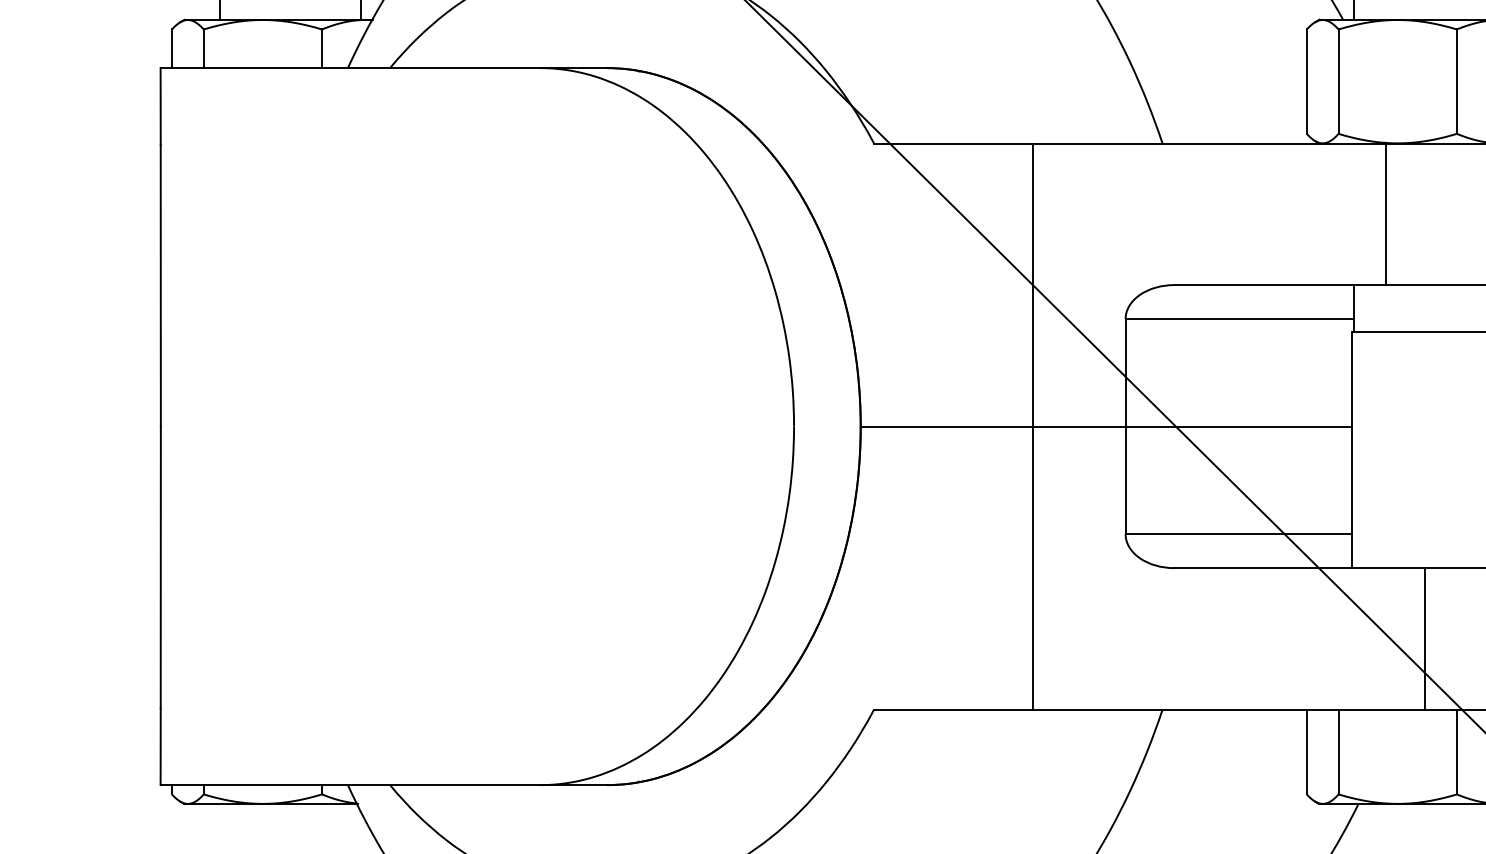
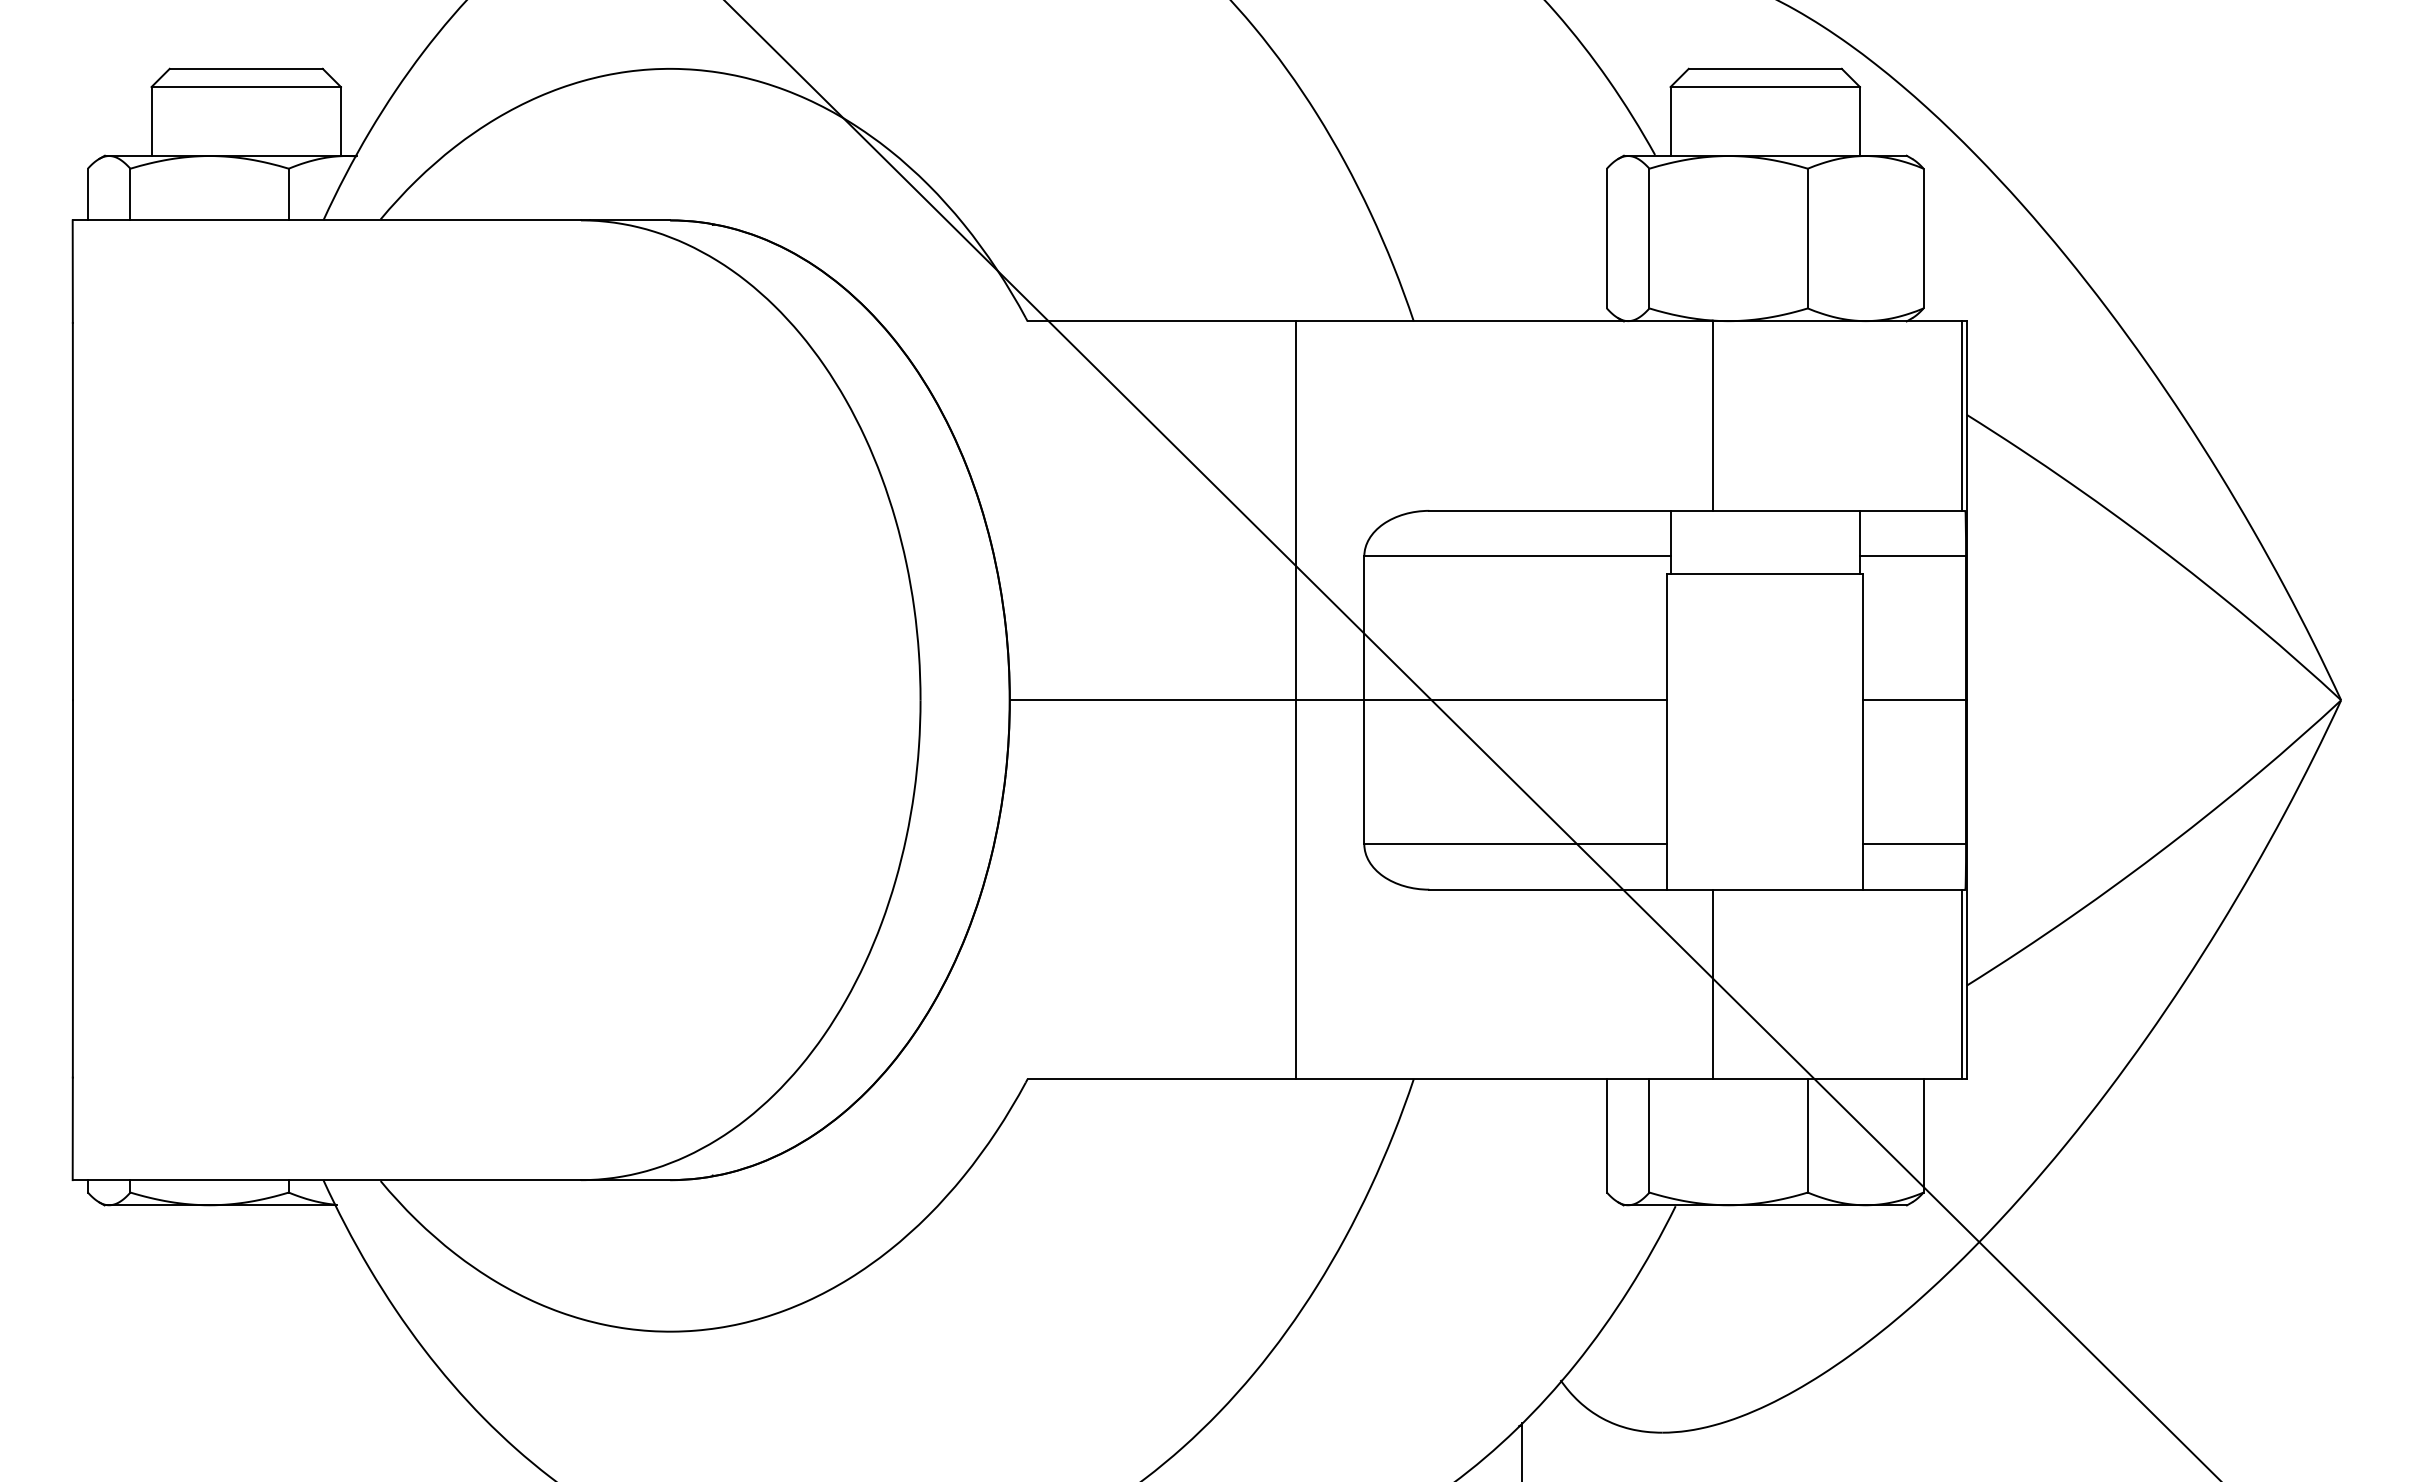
line: (1032, 426) -> (1295, 700), moved
line: (1424, 638) -> (1712, 984), moved

